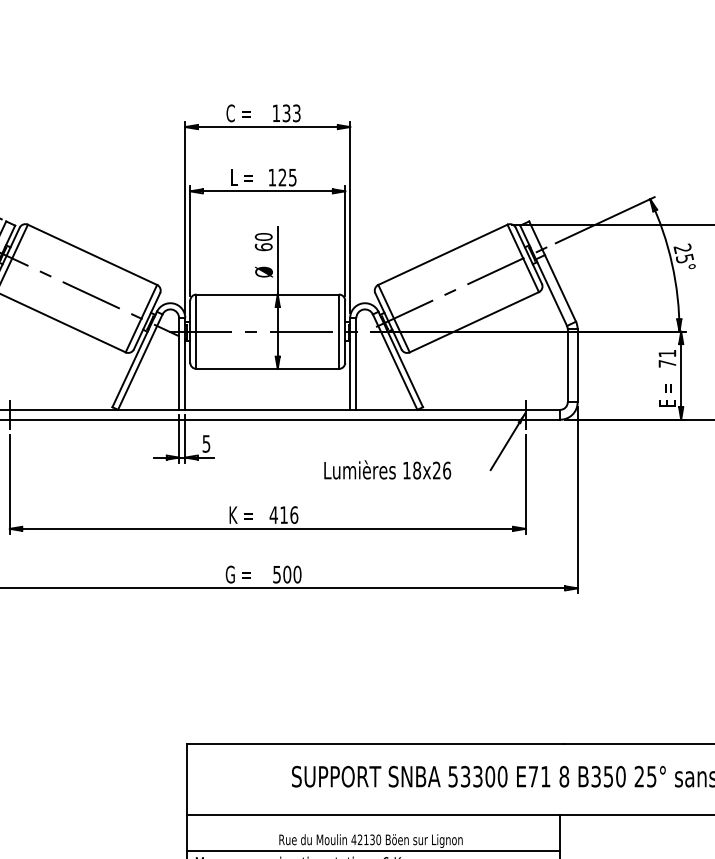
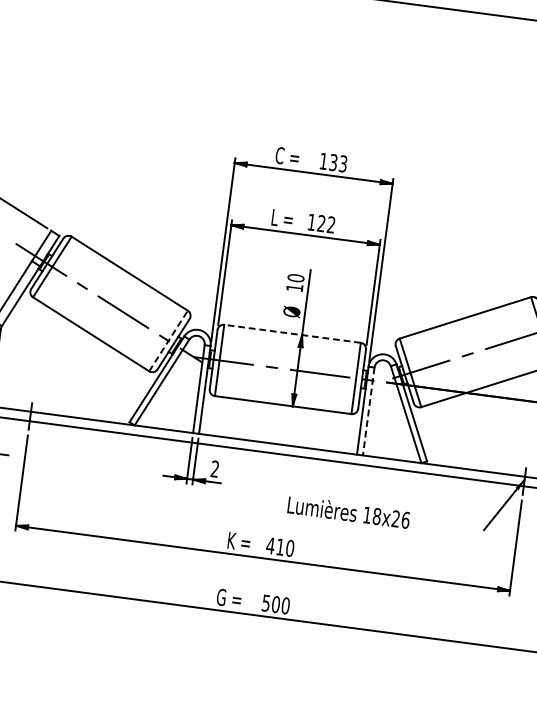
text: (292, 177) -> (331, 224), 125 -> 122
text: (263, 247) -> (294, 288), 60 -> 10
line: (267, 294) -> (292, 333), solid -> dashed
line: (141, 318) -> (168, 340), solid -> dashed
line: (356, 363) -> (368, 411), solid -> dashed
text: (206, 443) -> (215, 468), 5 -> 2
text: (387, 469) -> (348, 511), moved
text: (294, 514) -> (290, 547), 416 -> 410

